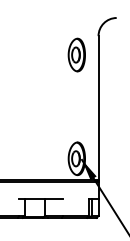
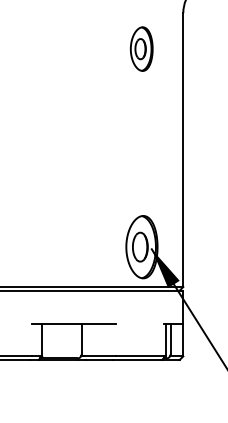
part: (76, 54) -> (141, 48), size x0.7

